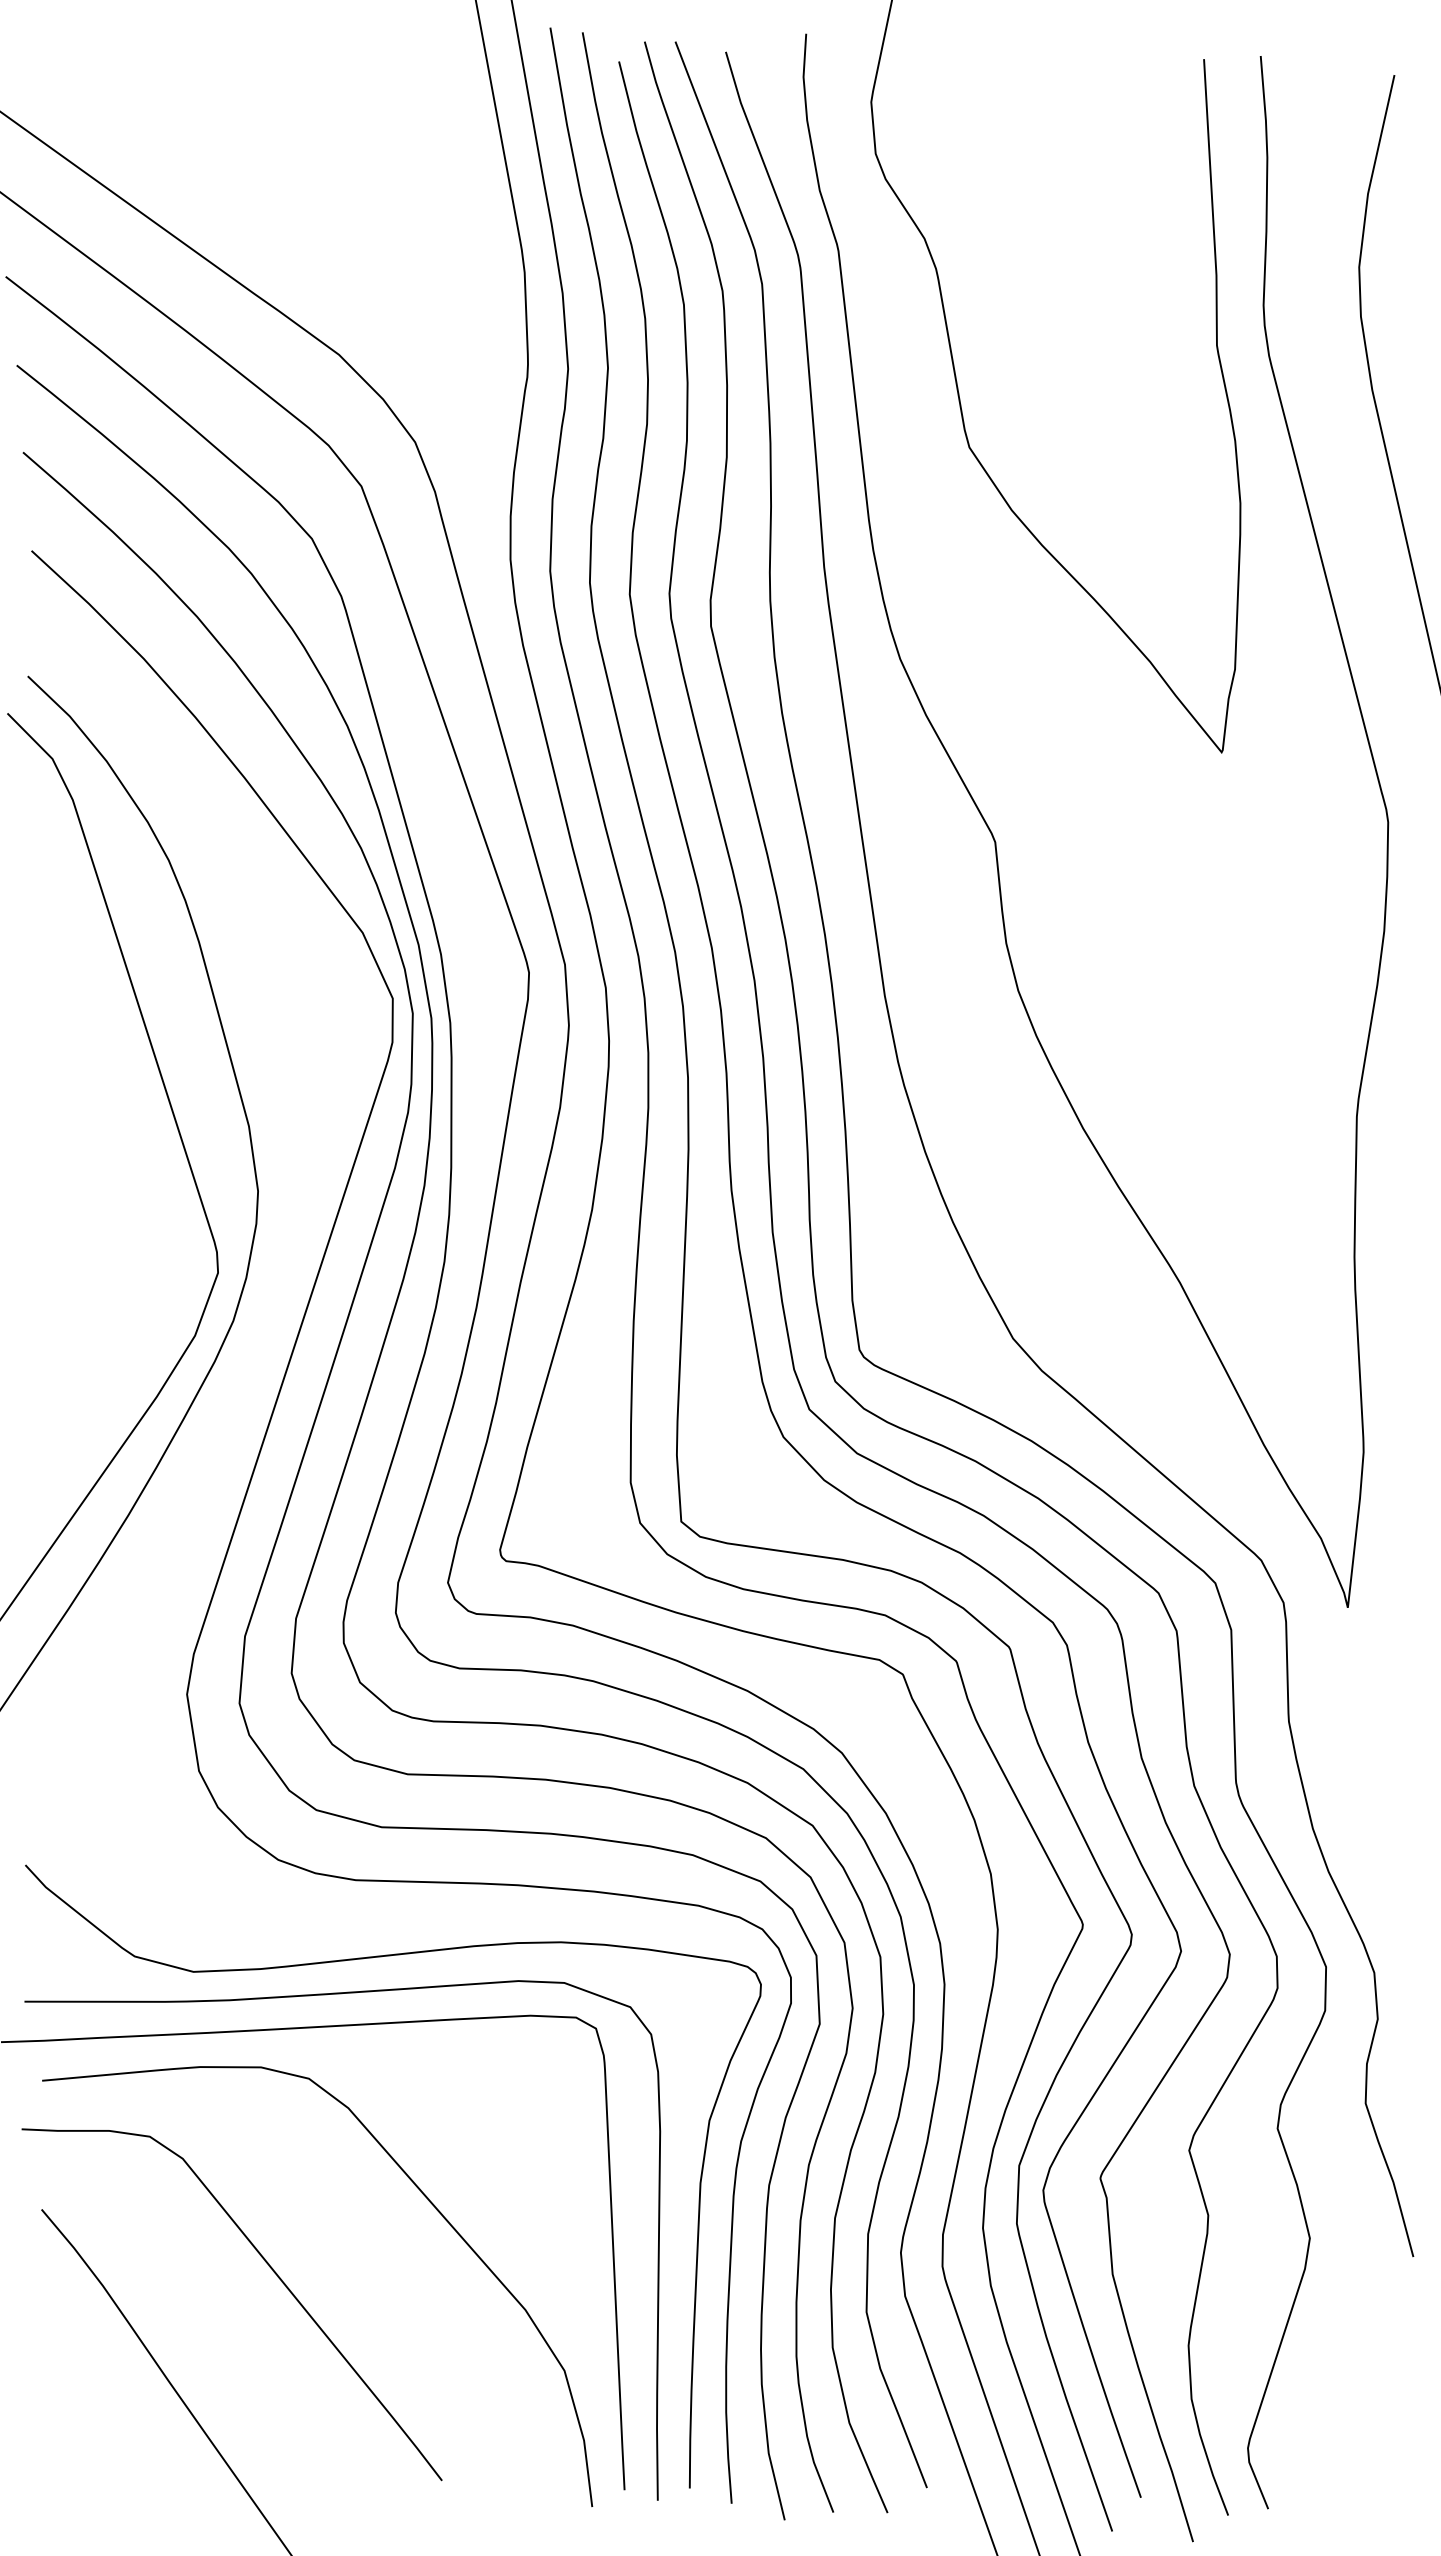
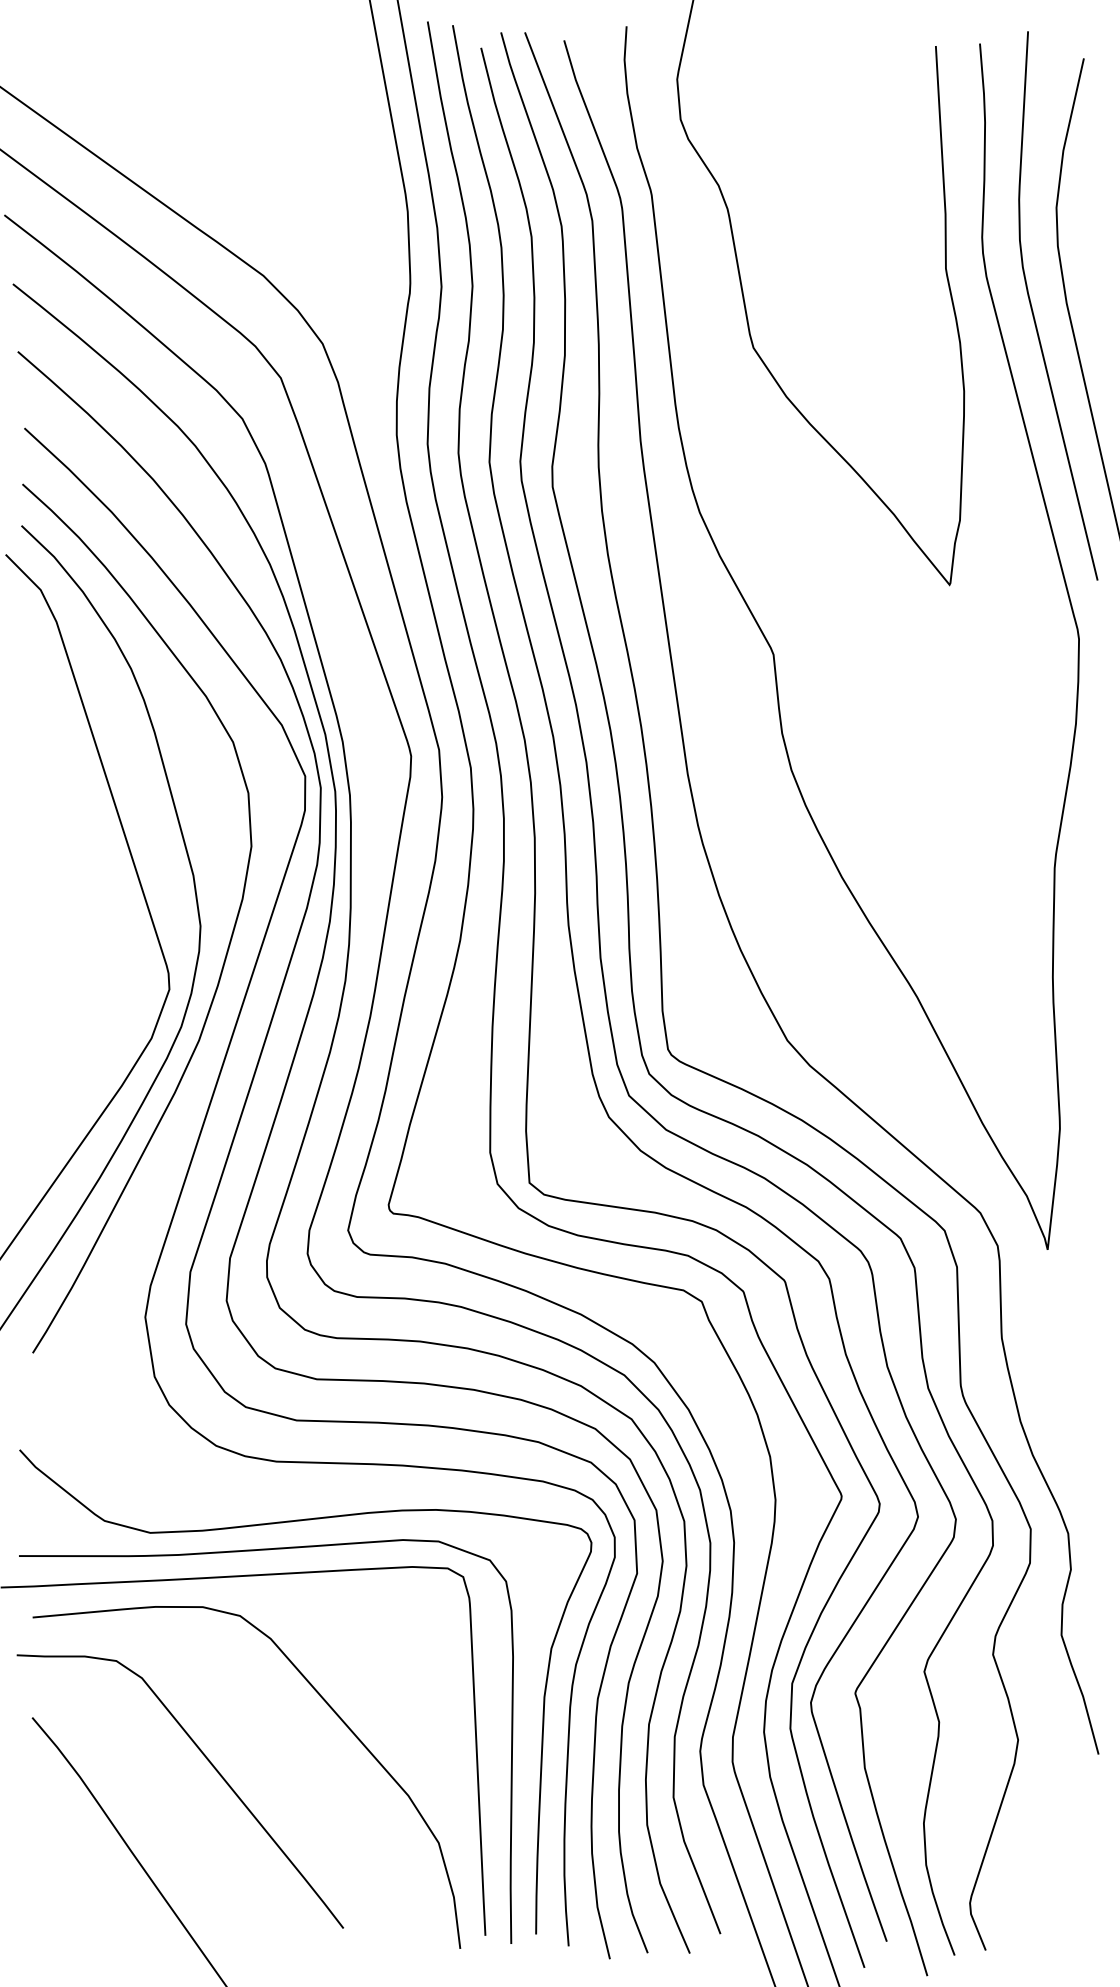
curve: (1329, 399) -> (1033, 310), added
curve: (292, 1218) -> (227, 947), added

